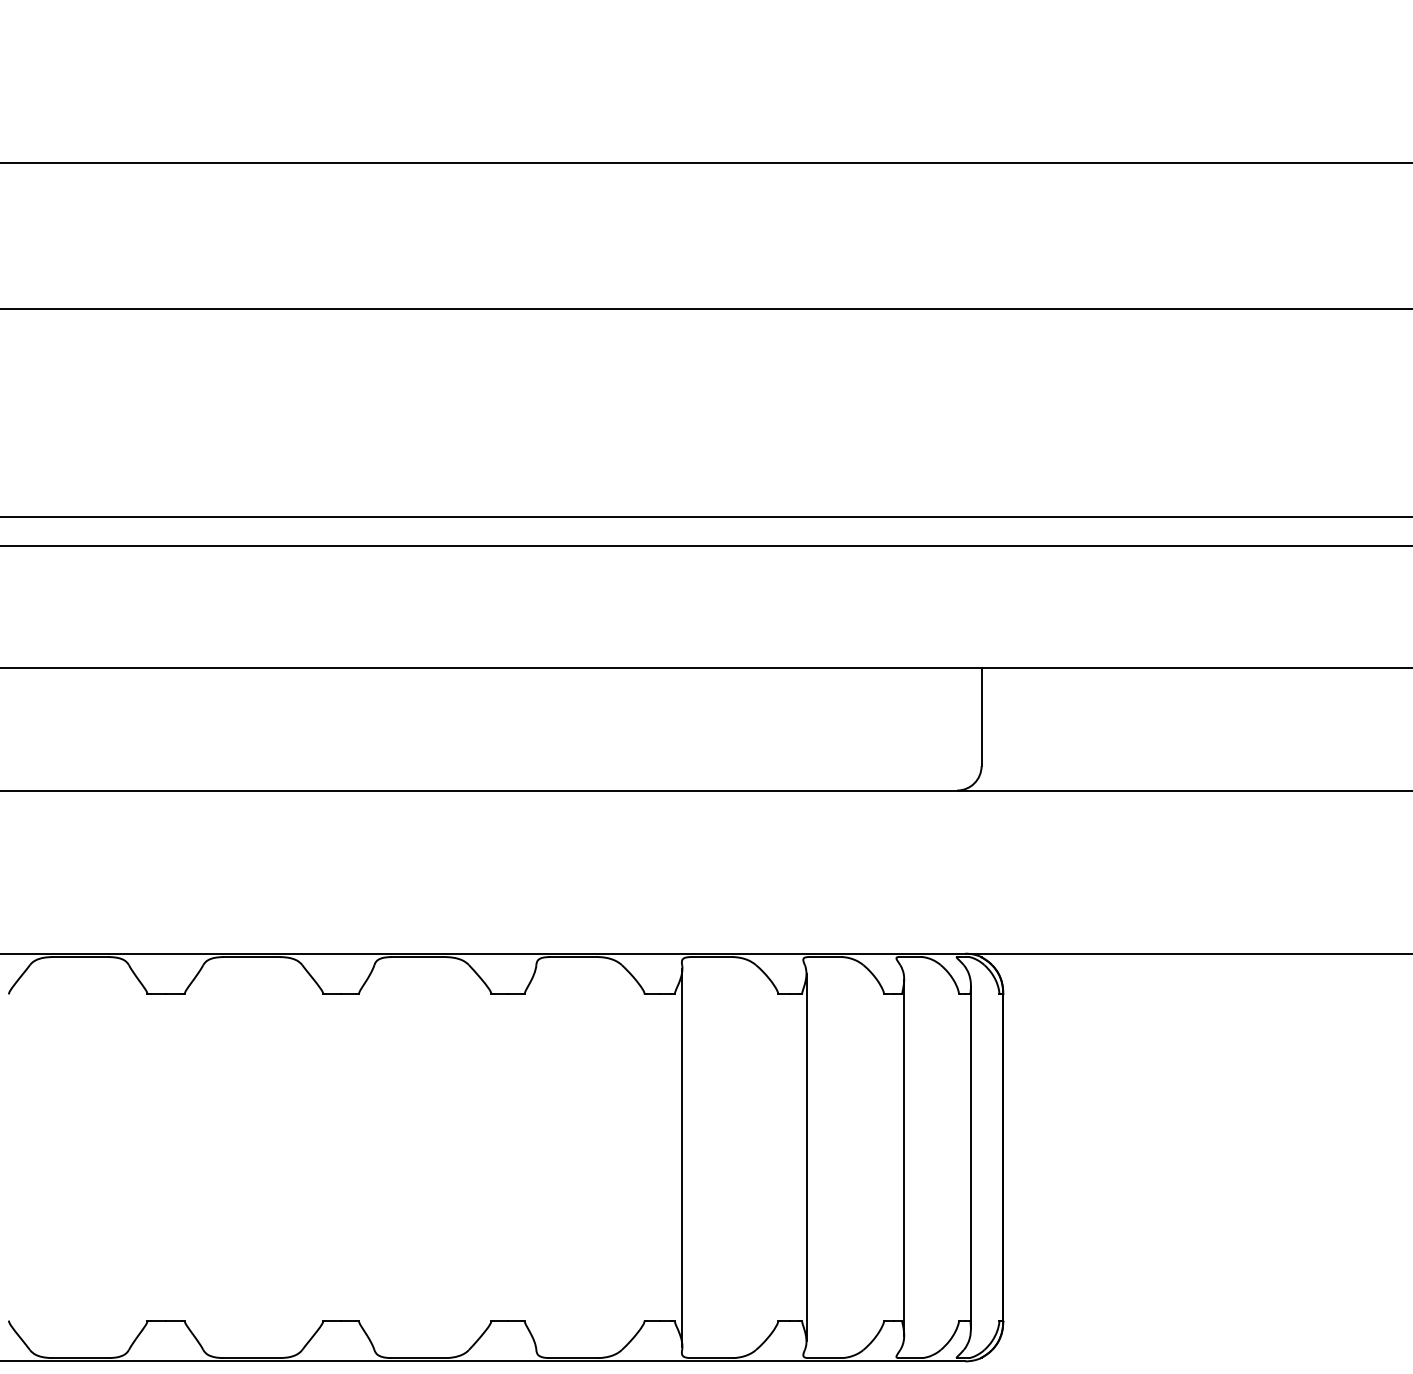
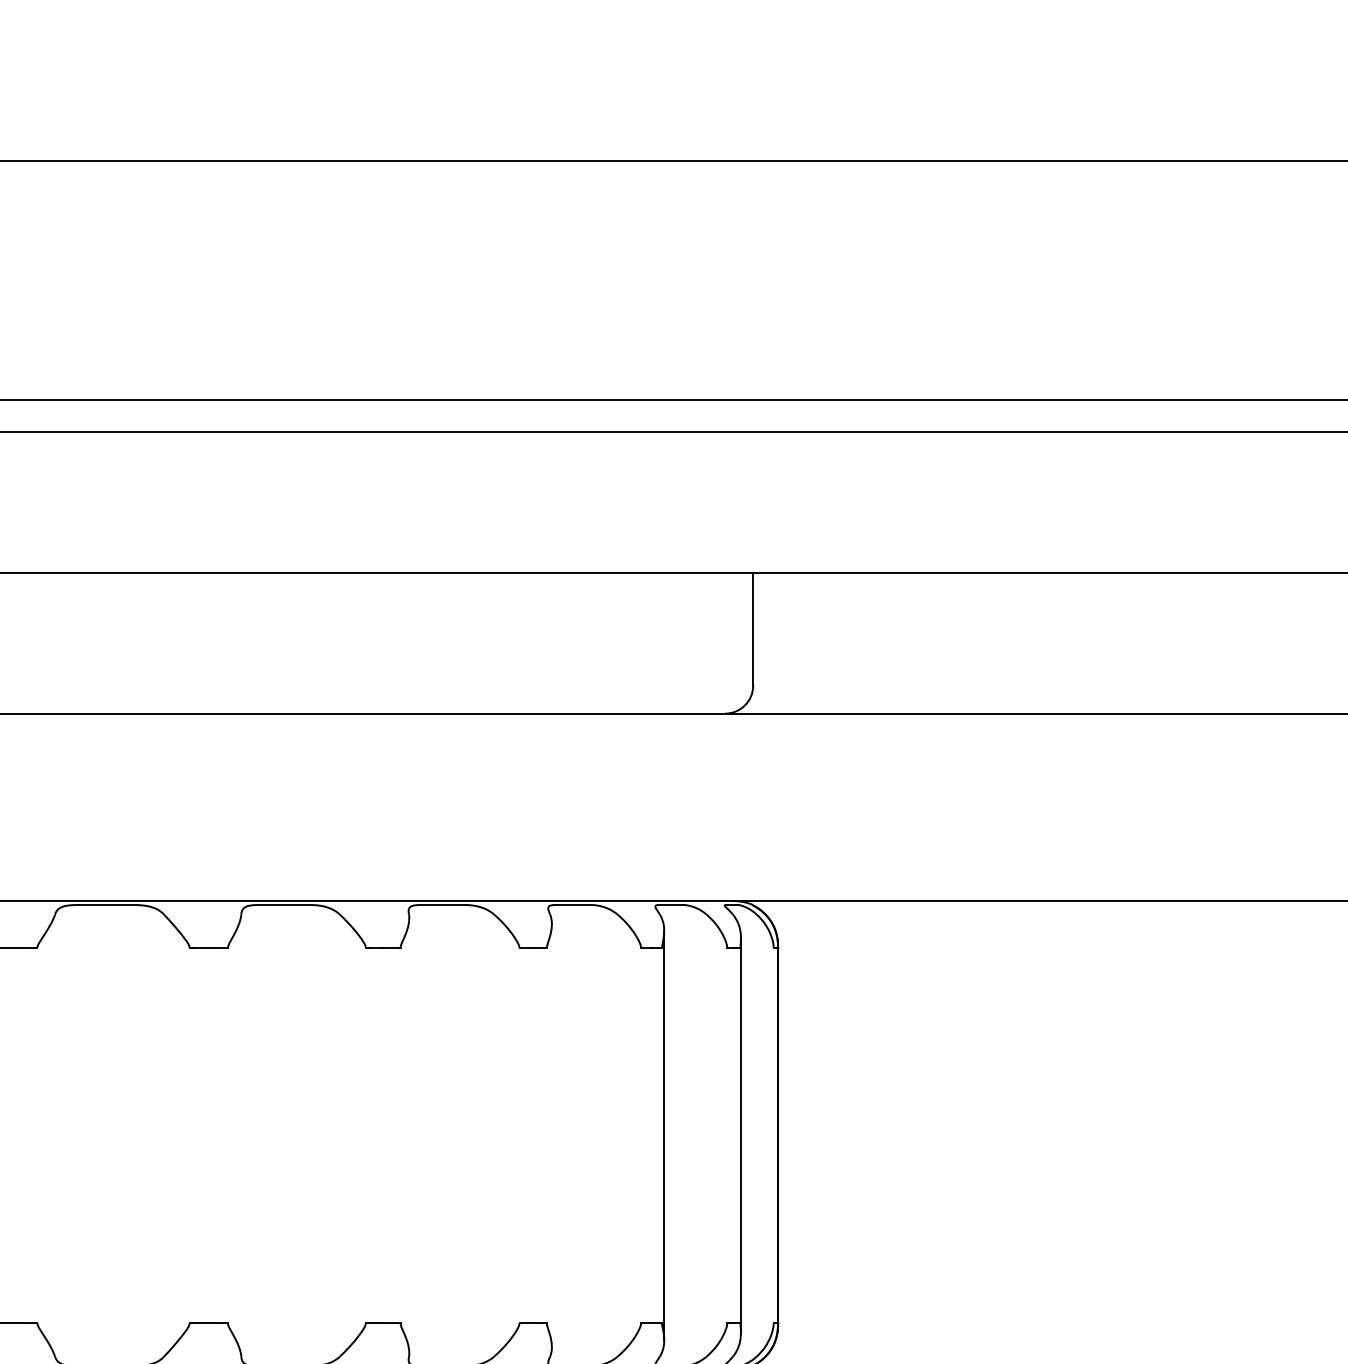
line: (682, 1157) -> (409, 1135), removed
line: (806, 1157) -> (551, 1135), removed

